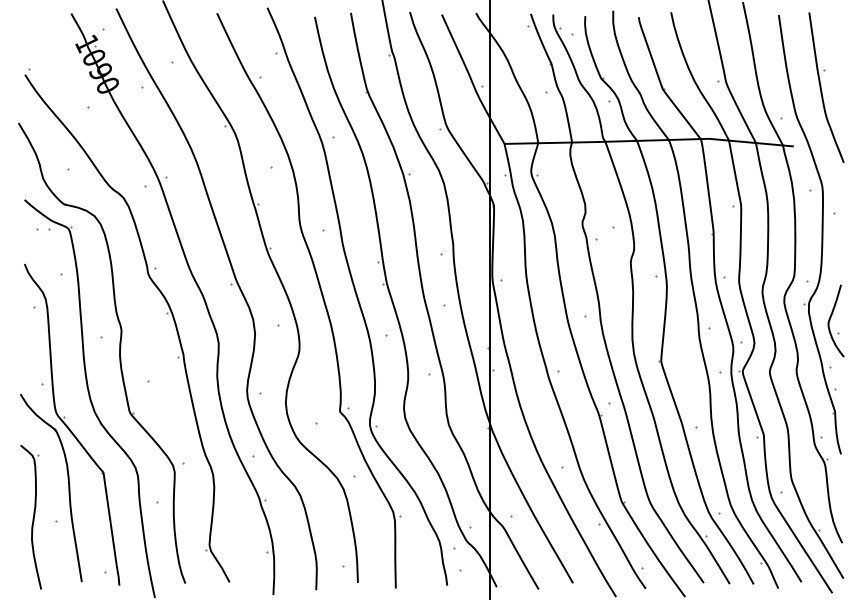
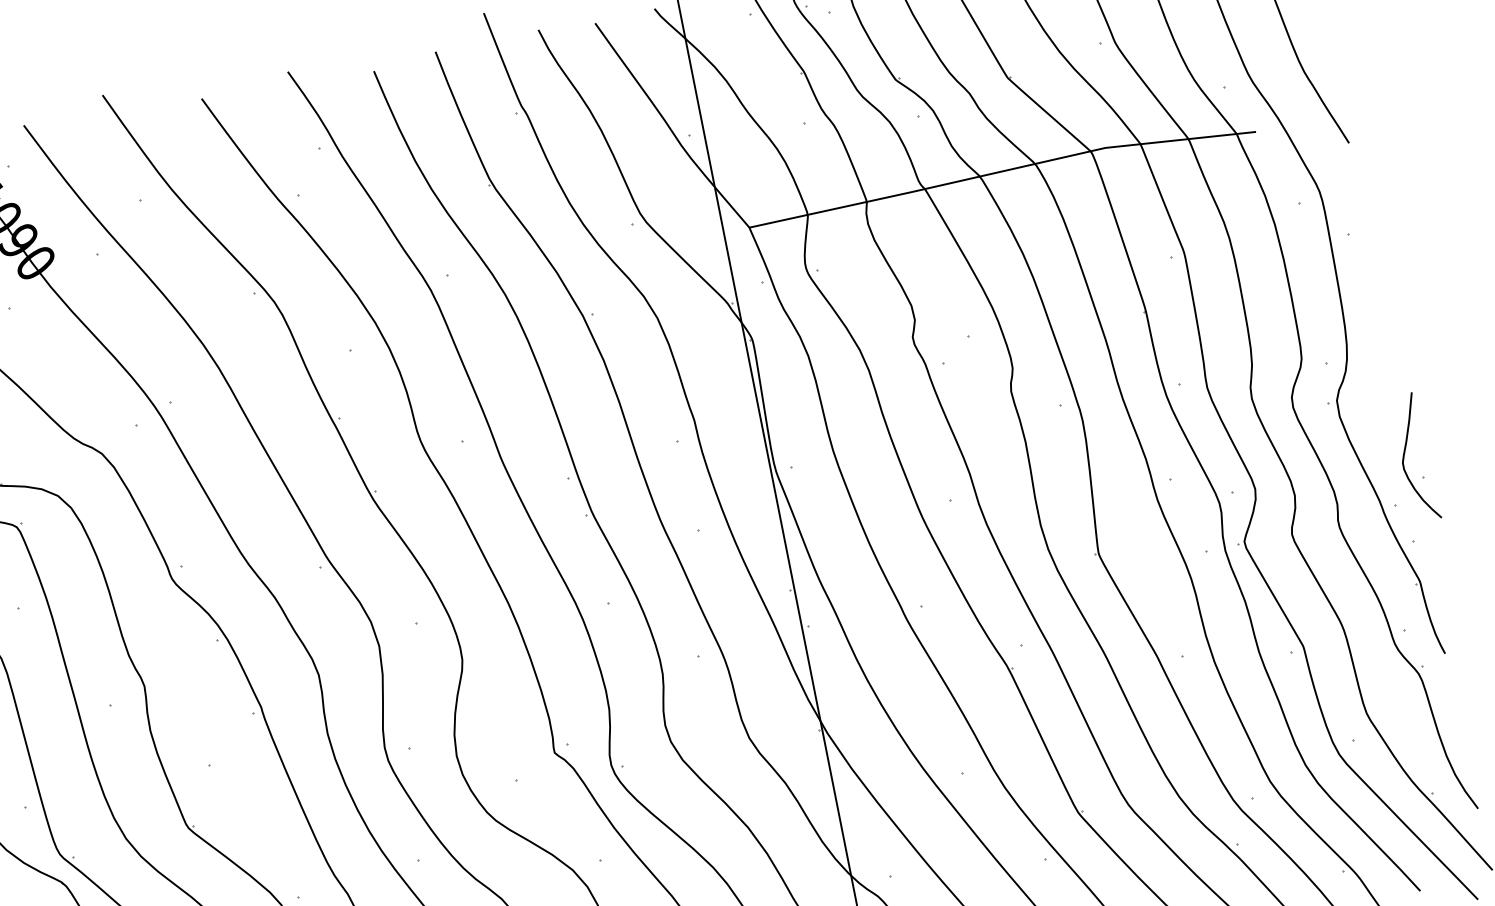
part: (835, 320) -> (1414, 456), moved

